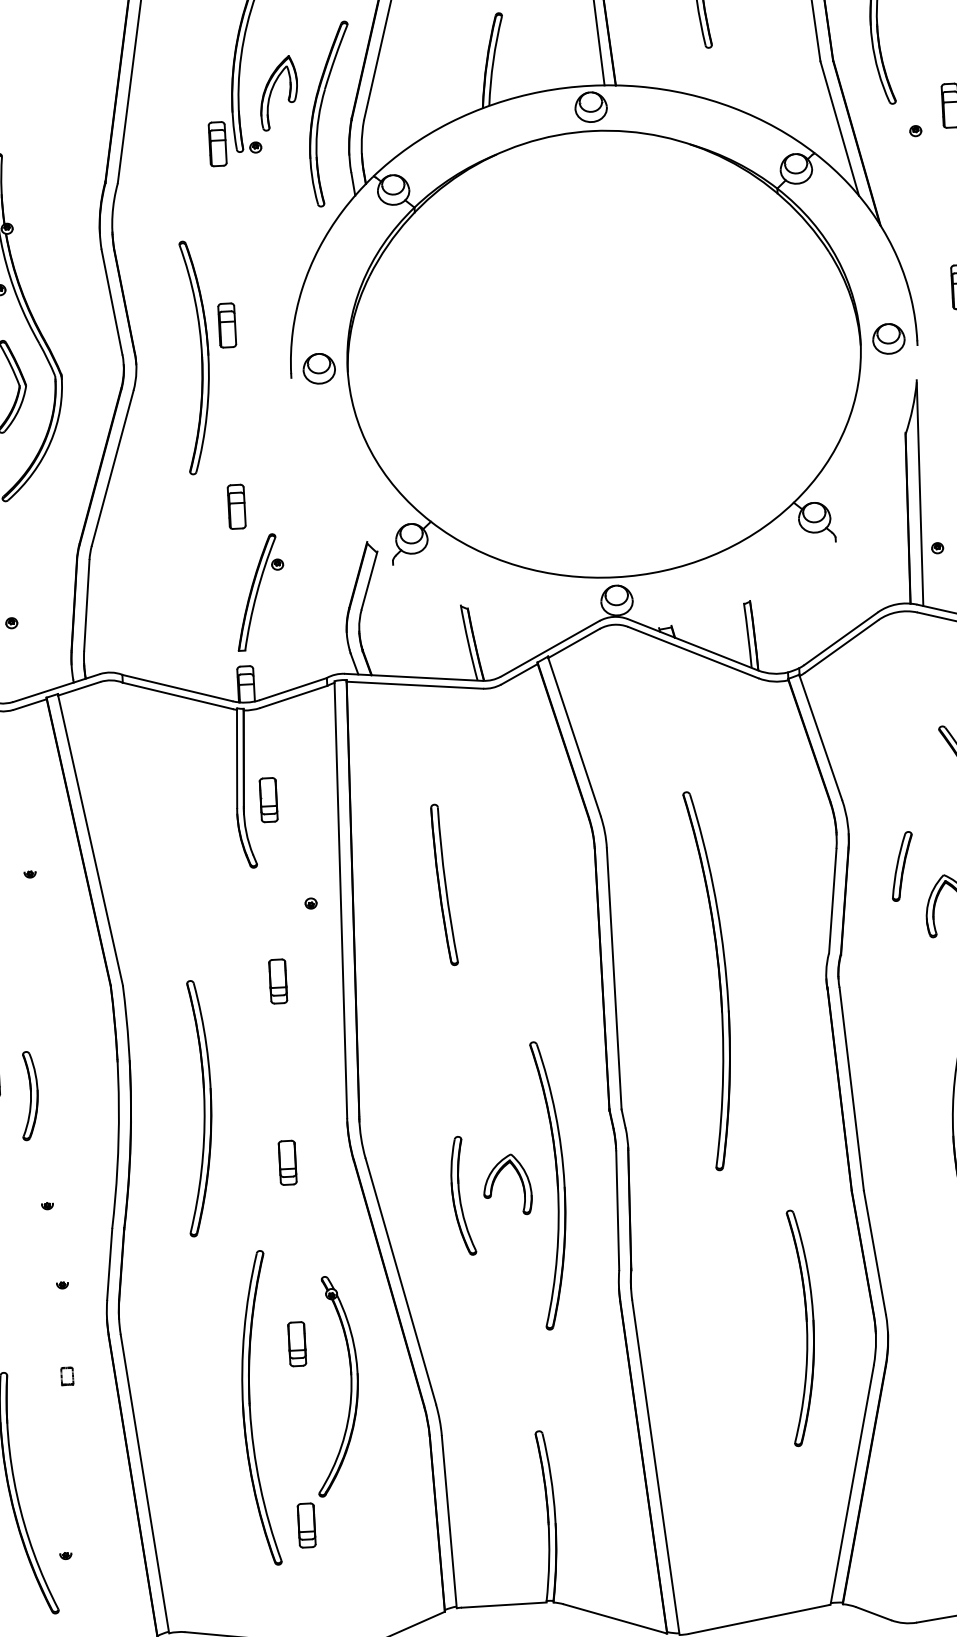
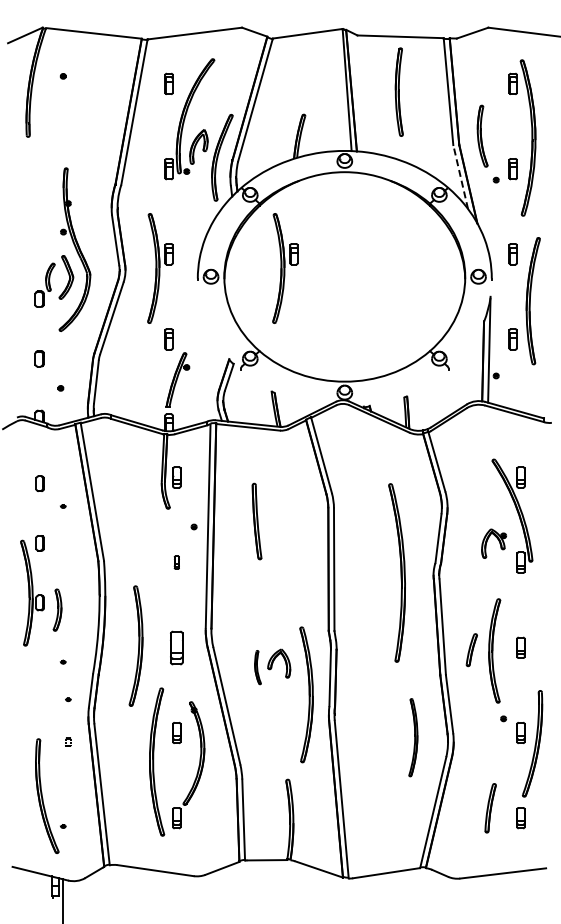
line: (839, 129) -> (460, 177), solid -> dashed
part: (476, 342) -> (285, 268), added
part: (901, 867) -> (471, 650), moved
part: (708, 979) -> (396, 572), moved
part: (277, 981) -> (176, 562), size x0.6
part: (196, 1107) -> (135, 645), moved
part: (286, 1162) -> (176, 647), size x1.6
part: (550, 1184) -> (306, 694), moved
part: (461, 1195) -> (257, 667), size x0.6
part: (801, 1327) -> (413, 737), size x0.7

